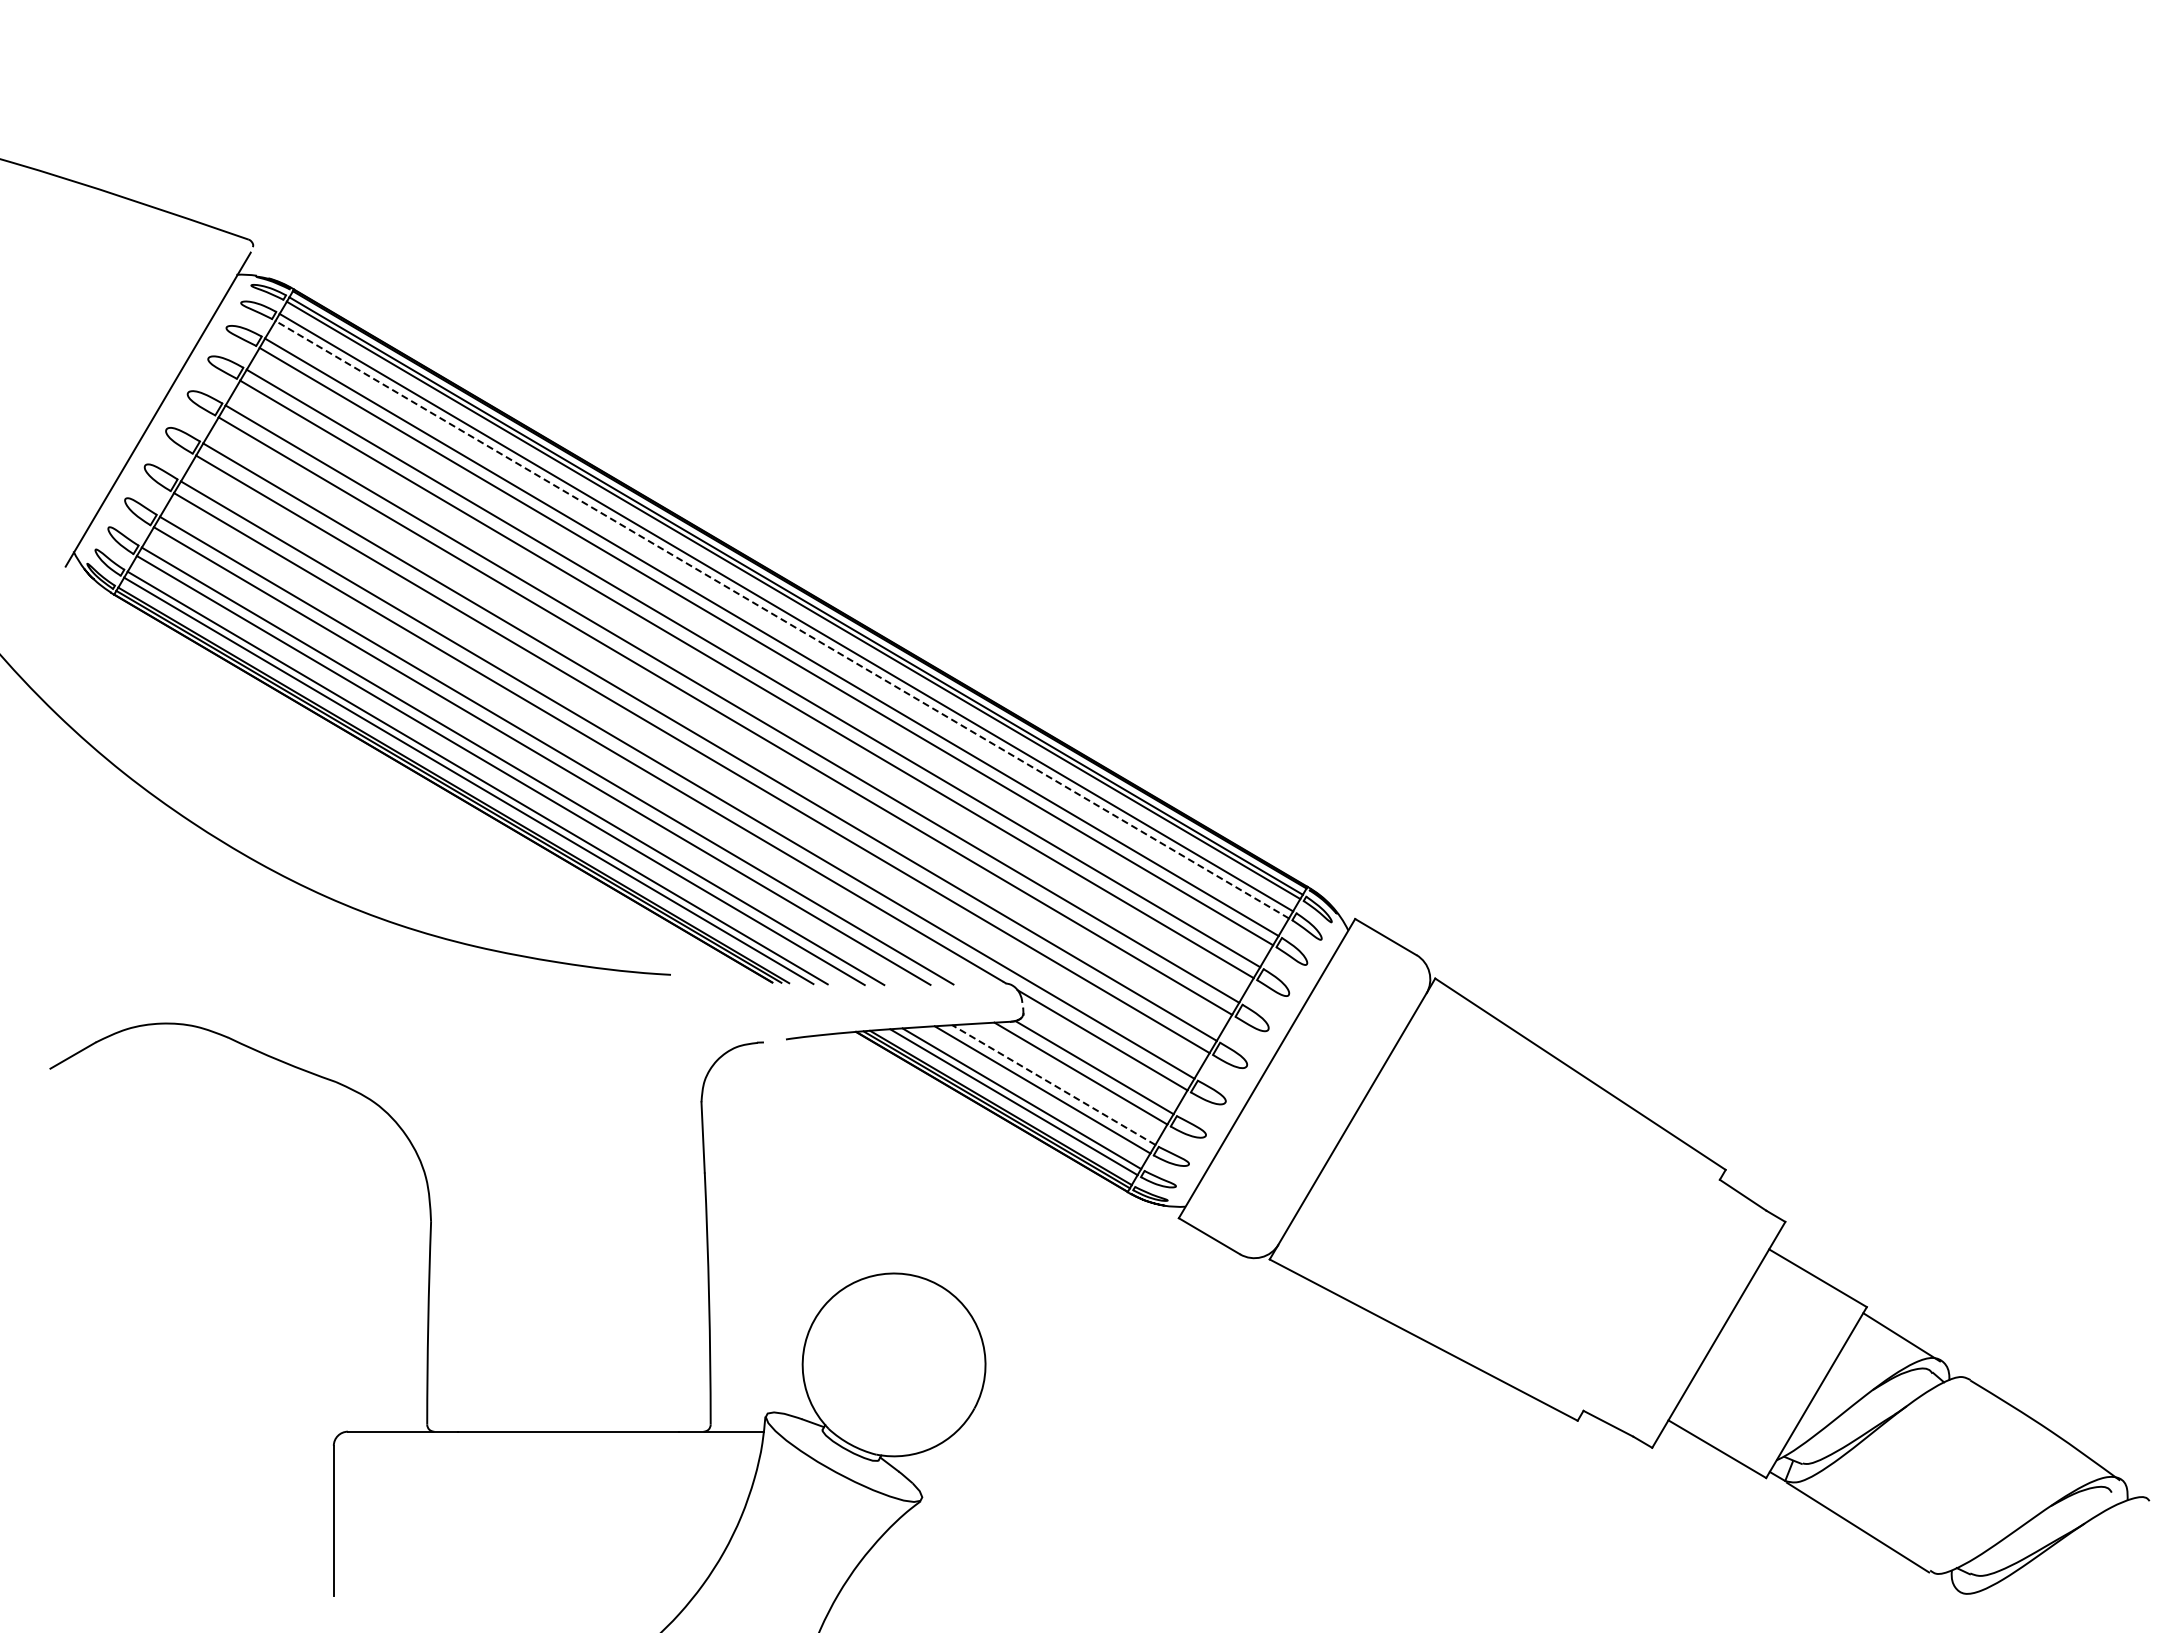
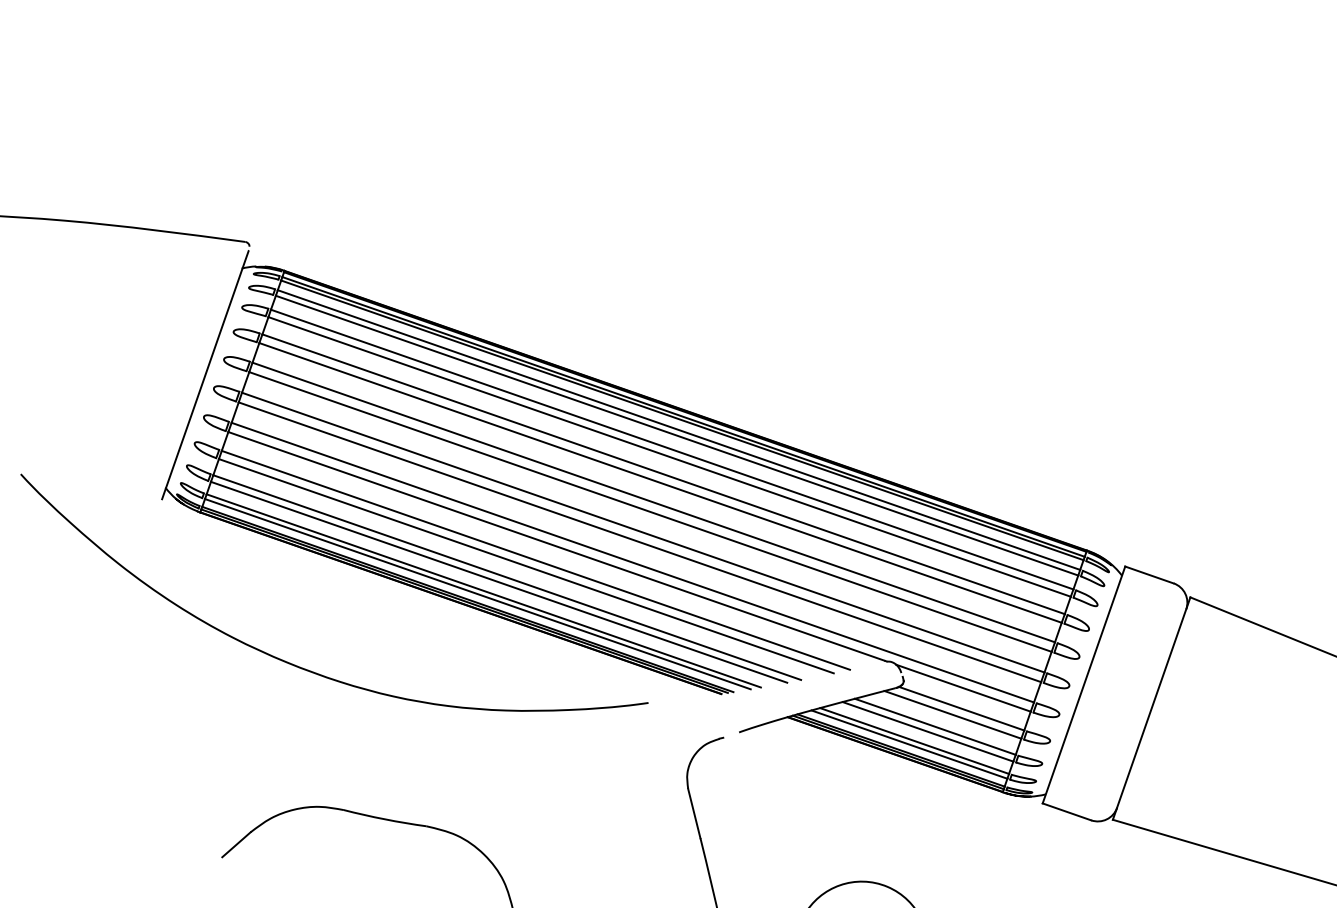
line: (781, 619) -> (676, 435), dashed -> solid
line: (1053, 1085) -> (935, 727), dashed -> solid

